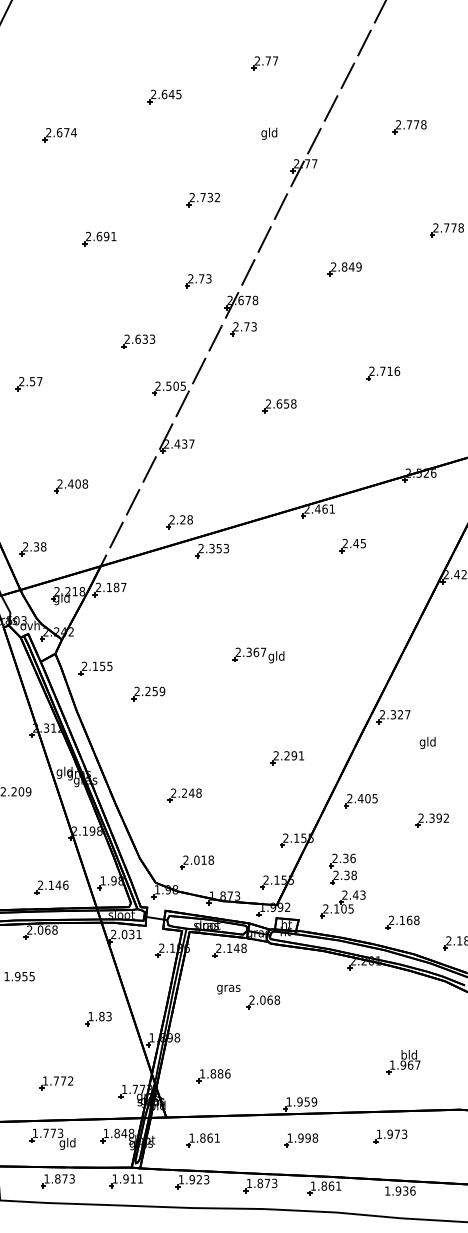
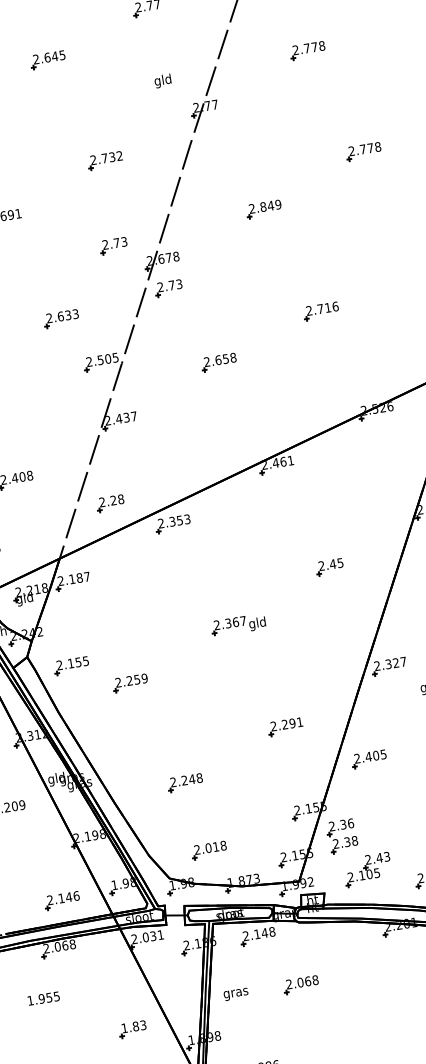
part: (179, 522) -> (110, 503), moved
part: (352, 546) -> (329, 567), moved
part: (342, 868) -> (341, 835), moved
text: (228, 989) -> (235, 994), moved

